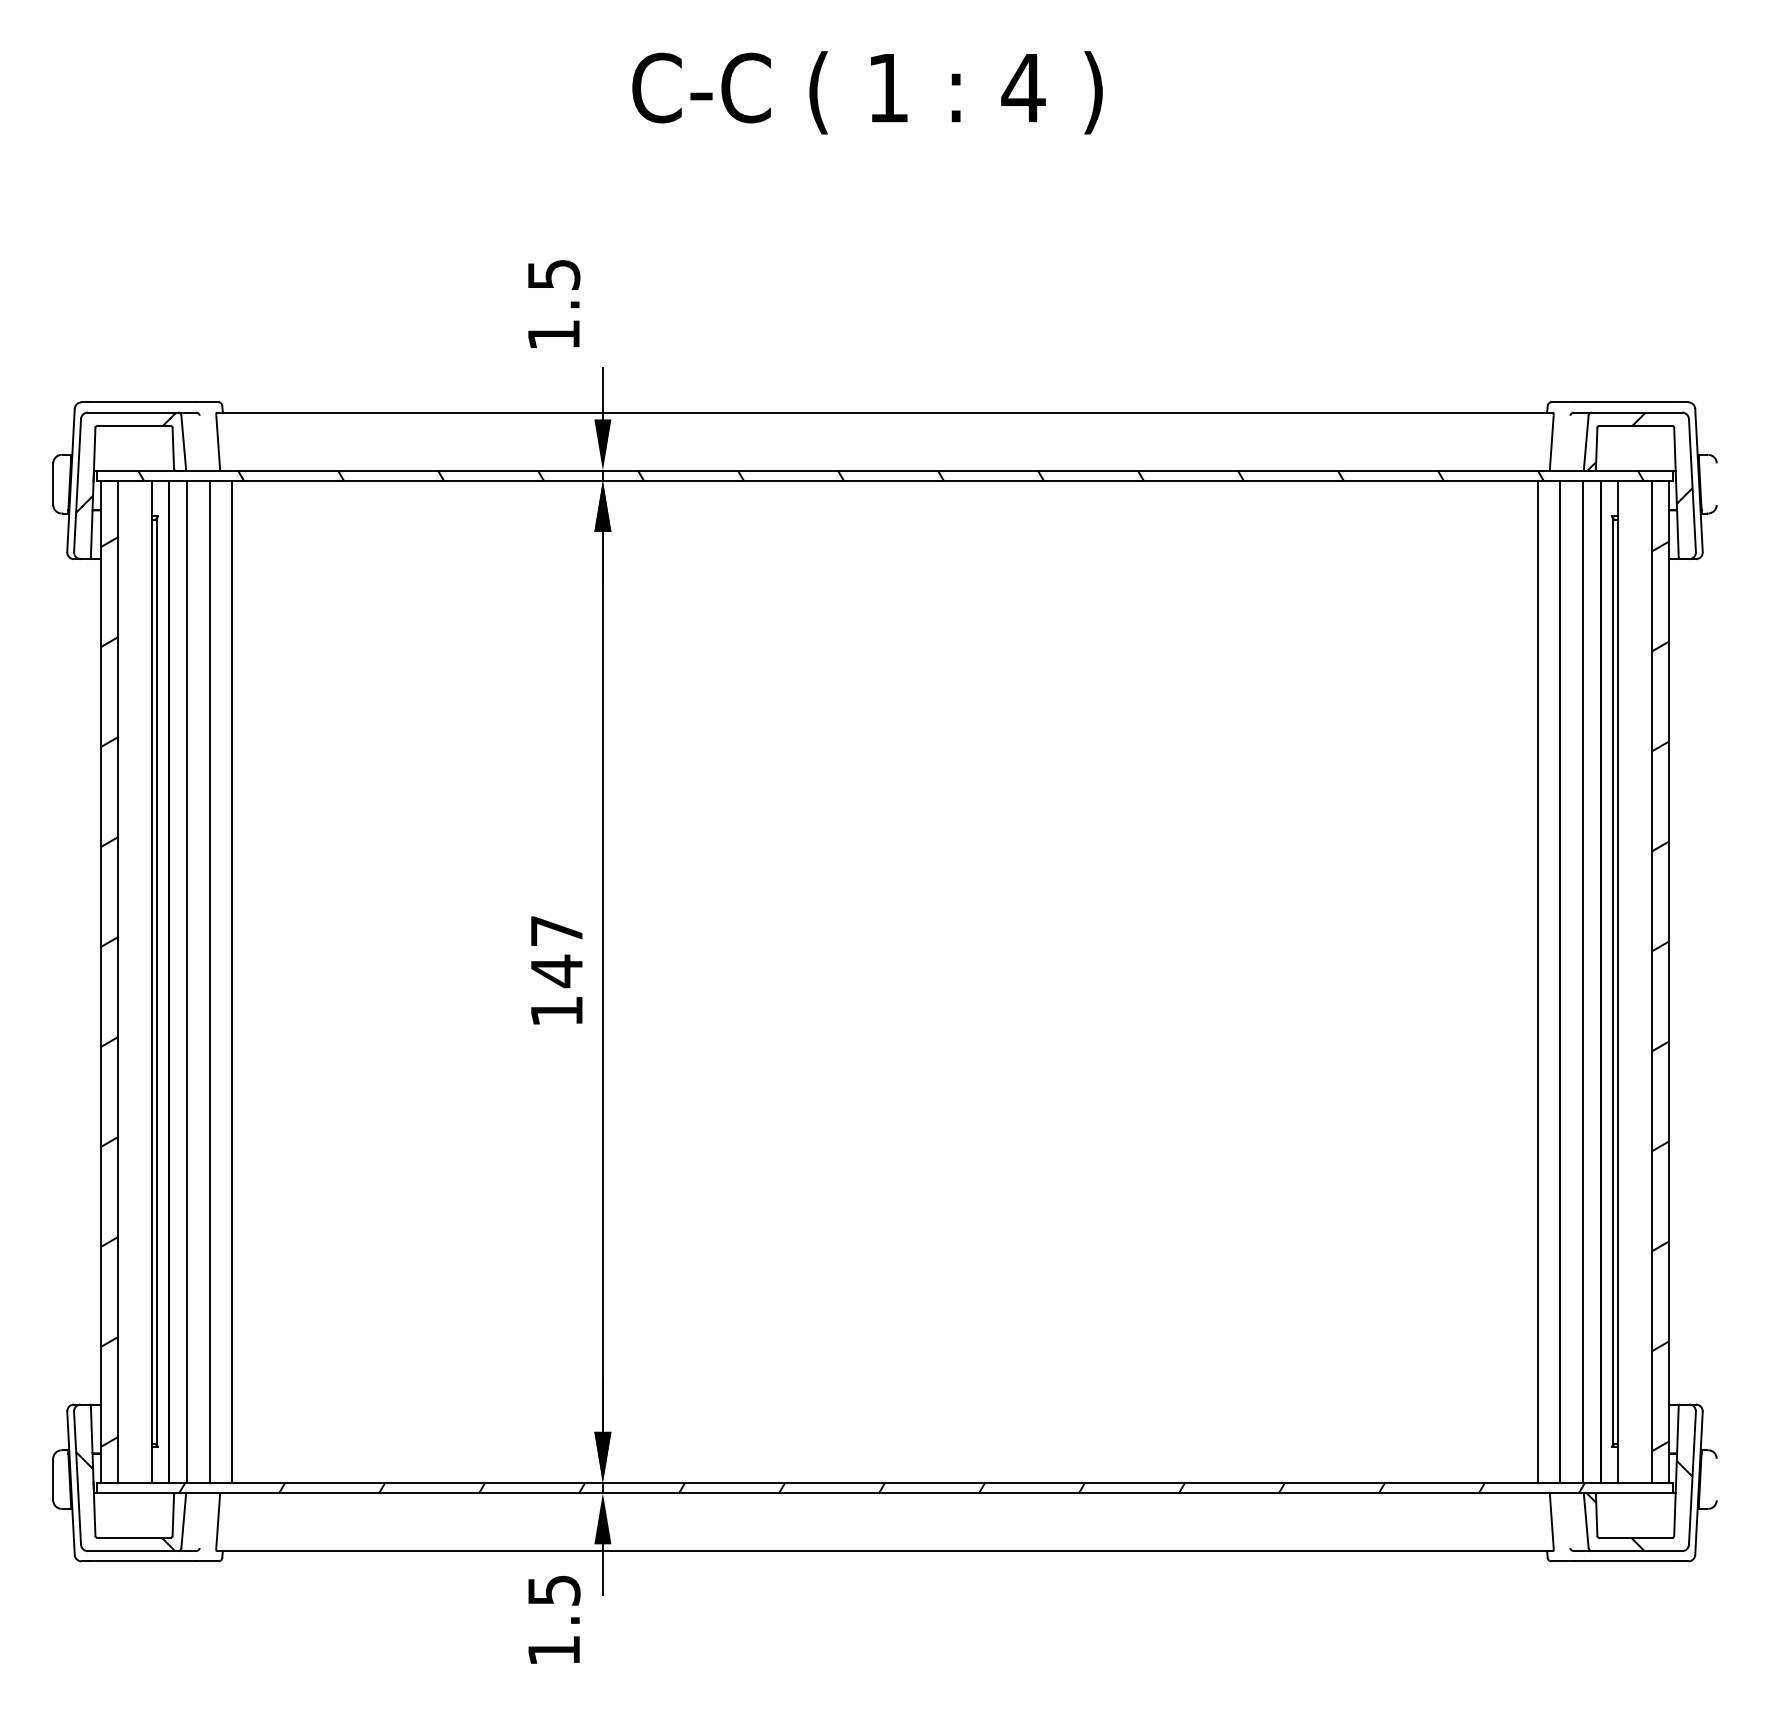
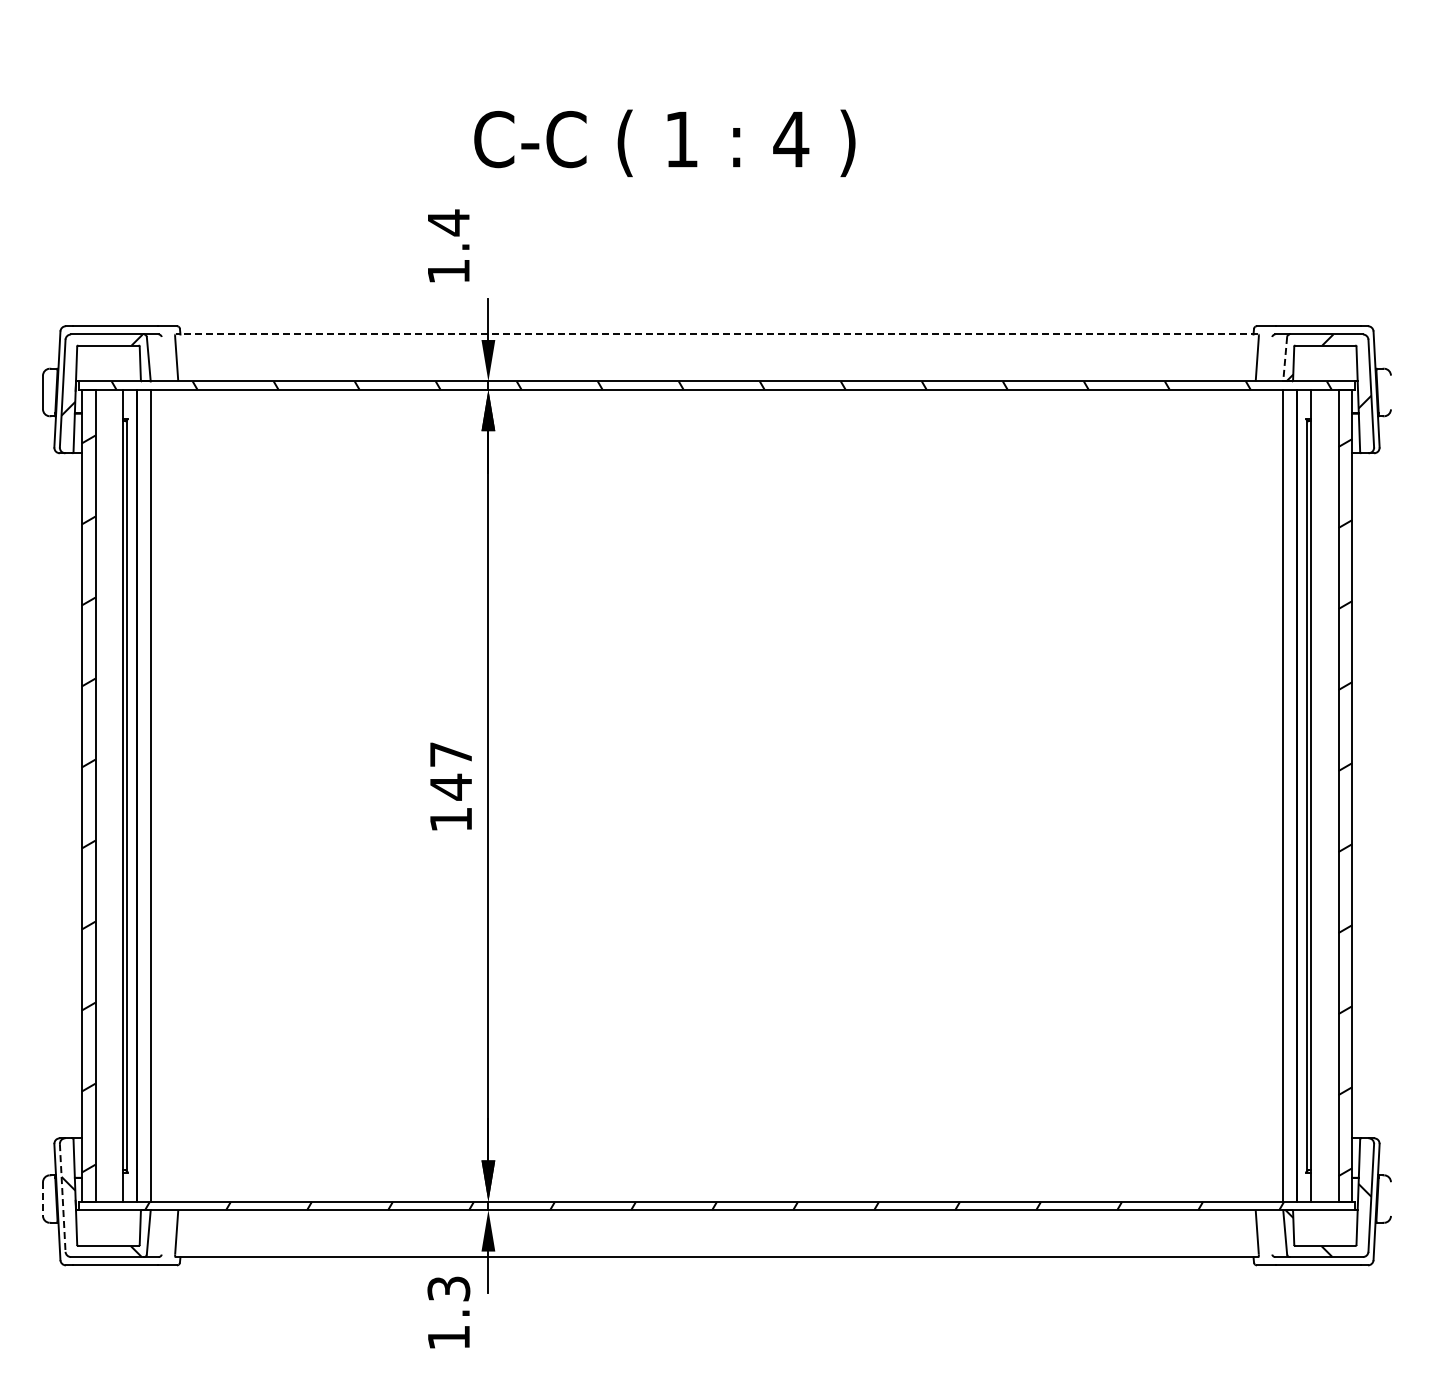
text: (867, 92) -> (664, 143), moved
text: (554, 274) -> (449, 222), 1.5 -> 1.4
line: (884, 412) -> (716, 334), solid -> dashed
line: (1586, 443) -> (1285, 359), solid -> dashed
line: (209, 981) -> (169, 795), removed
line: (232, 981) -> (188, 795), removed
line: (1537, 981) -> (1245, 795), removed
line: (1560, 981) -> (1264, 795), removed
line: (77, 1477) -> (62, 1197), solid -> dashed
line: (53, 1480) -> (43, 1199), solid -> dashed
text: (553, 1589) -> (448, 1288), 1.5 -> 1.3

